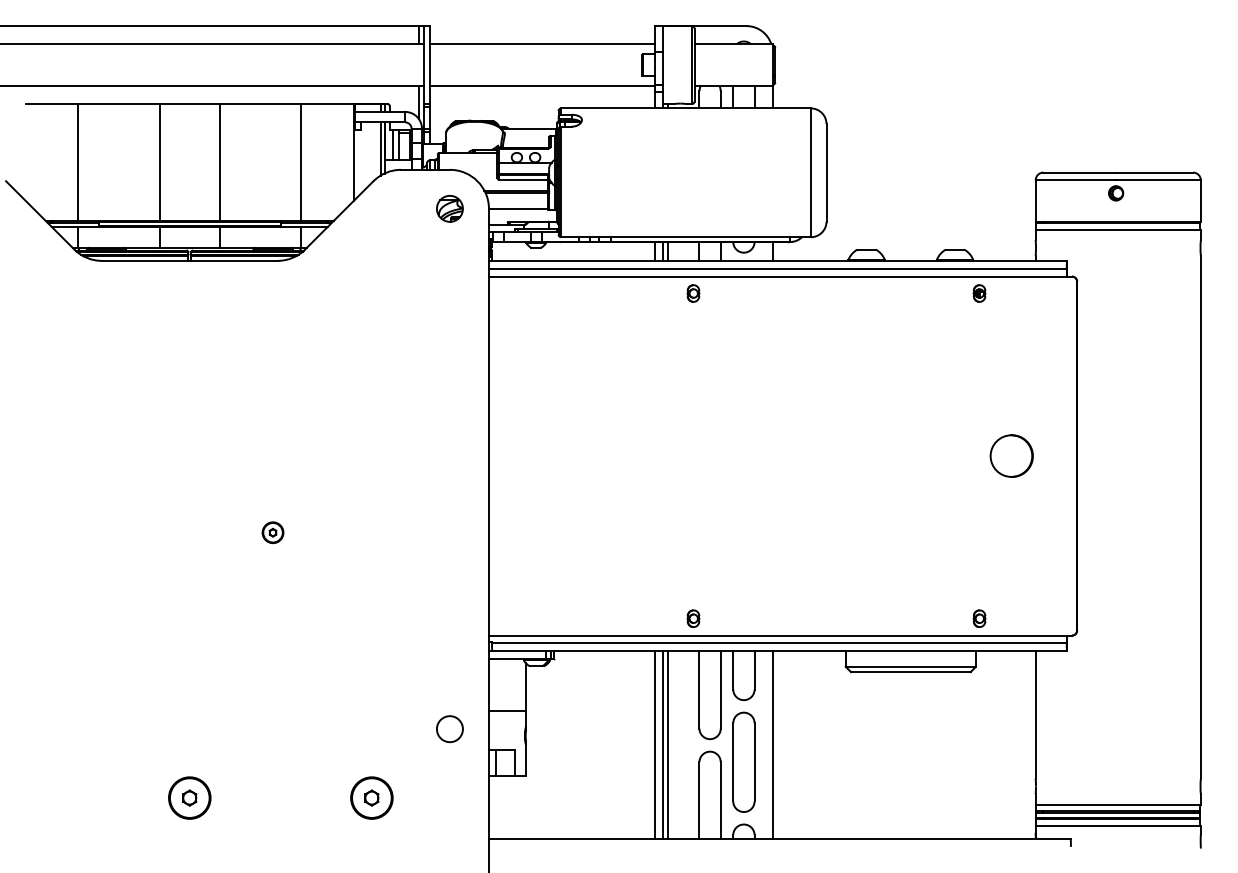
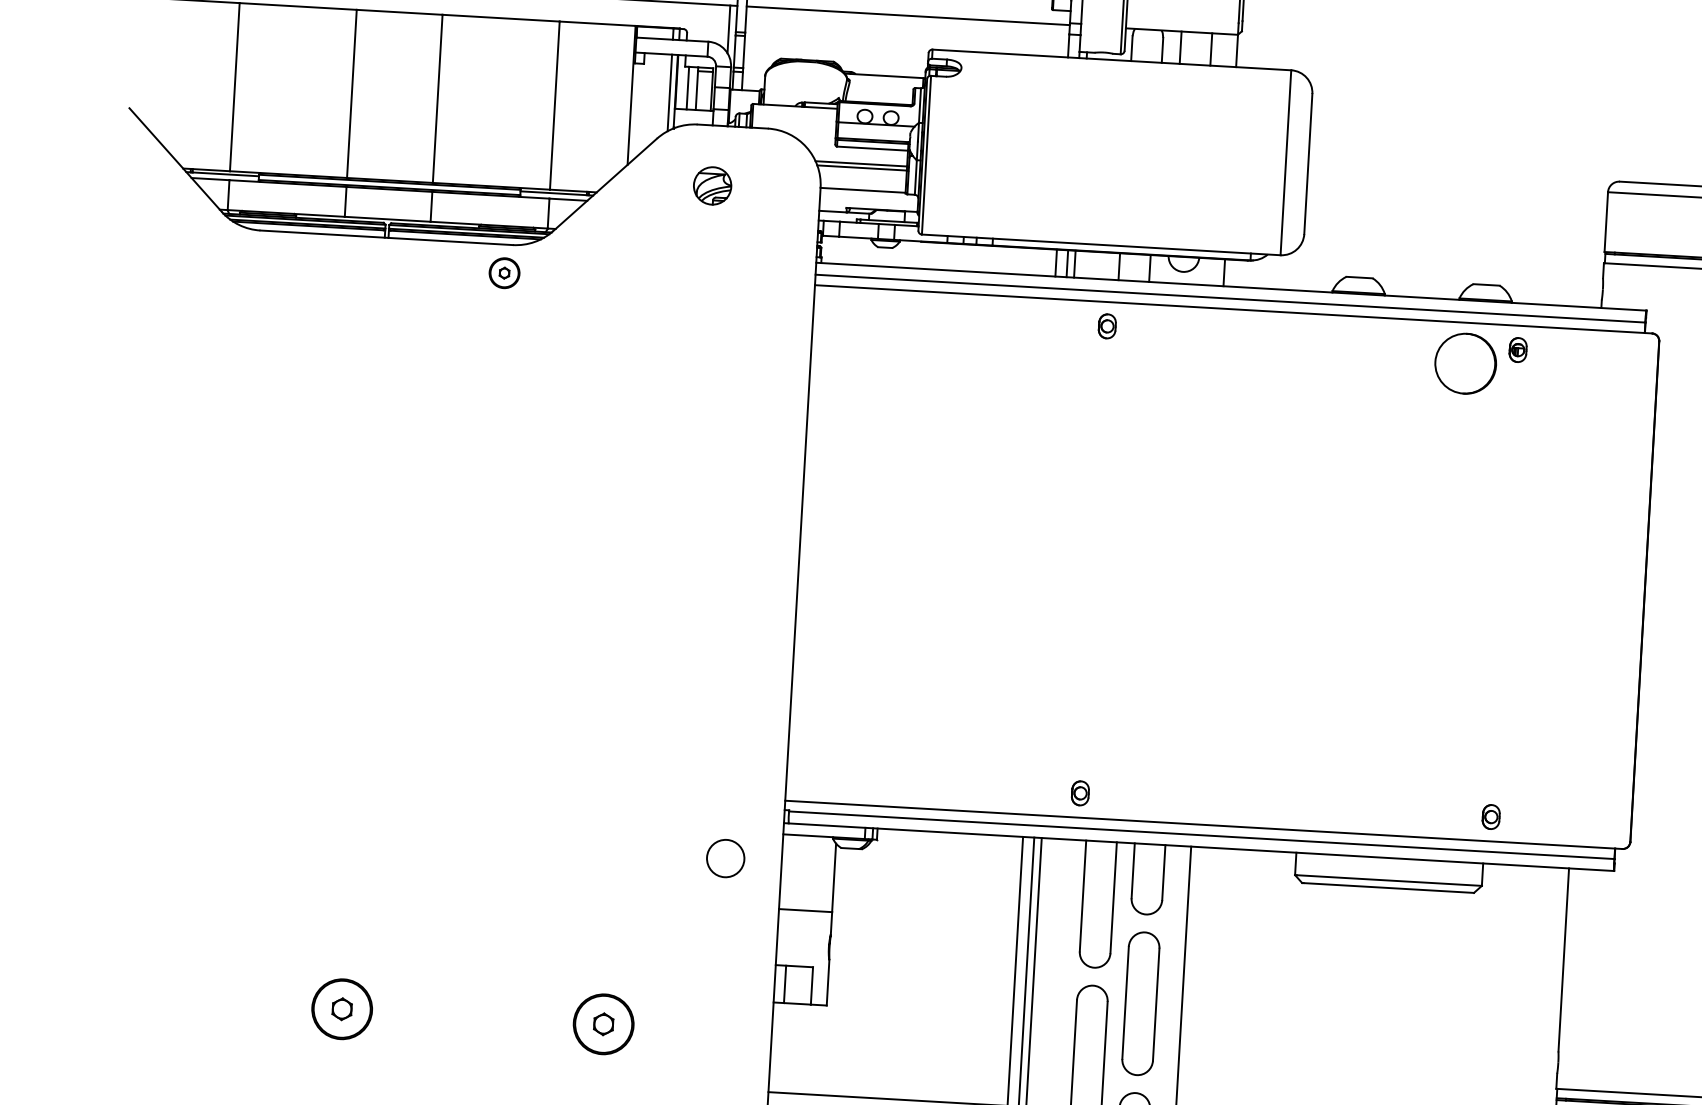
part: (449, 208) -> (712, 185), moved
part: (1011, 455) -> (1465, 362), moved
part: (272, 532) -> (503, 272), moved
circle: (449, 729) -> (725, 858), moved

